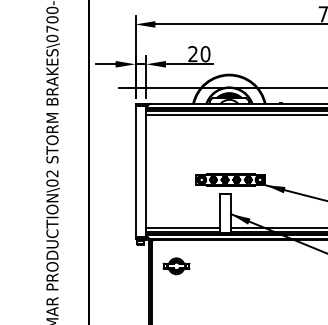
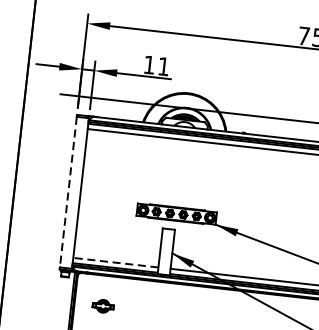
text: (199, 54) -> (156, 66), 20 -> 11
line: (135, 171) -> (68, 192), solid -> dashed
line: (182, 227) -> (115, 262), solid -> dashed
part: (176, 266) -> (103, 306), size x0.7

